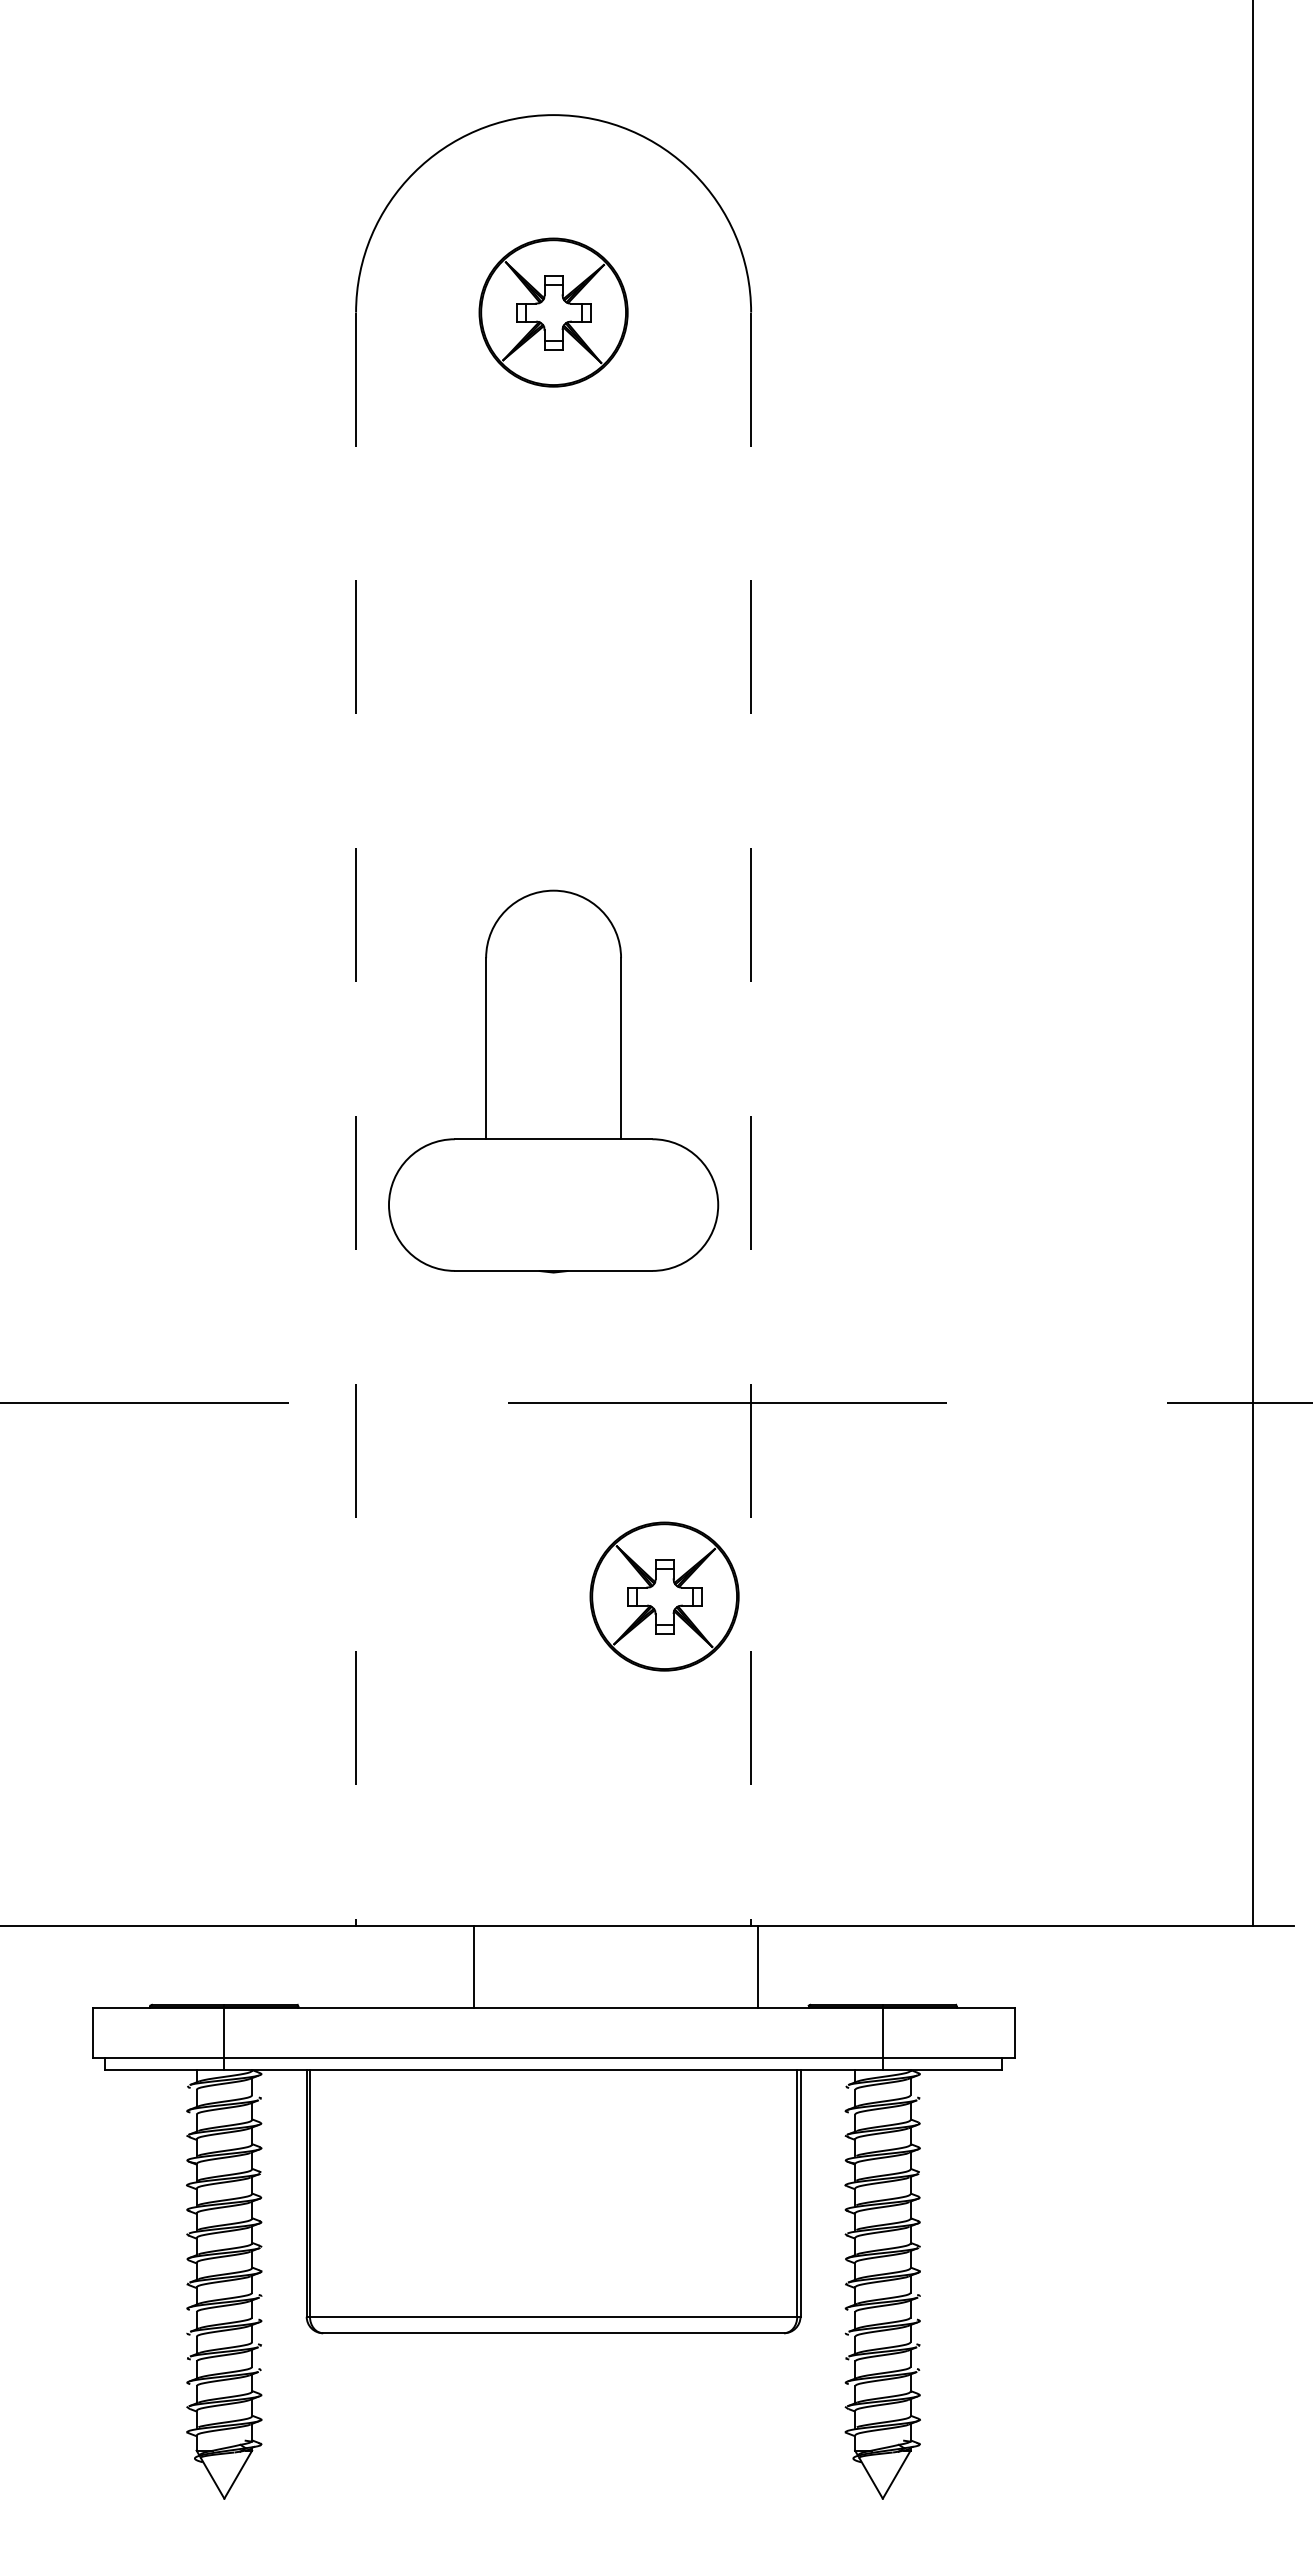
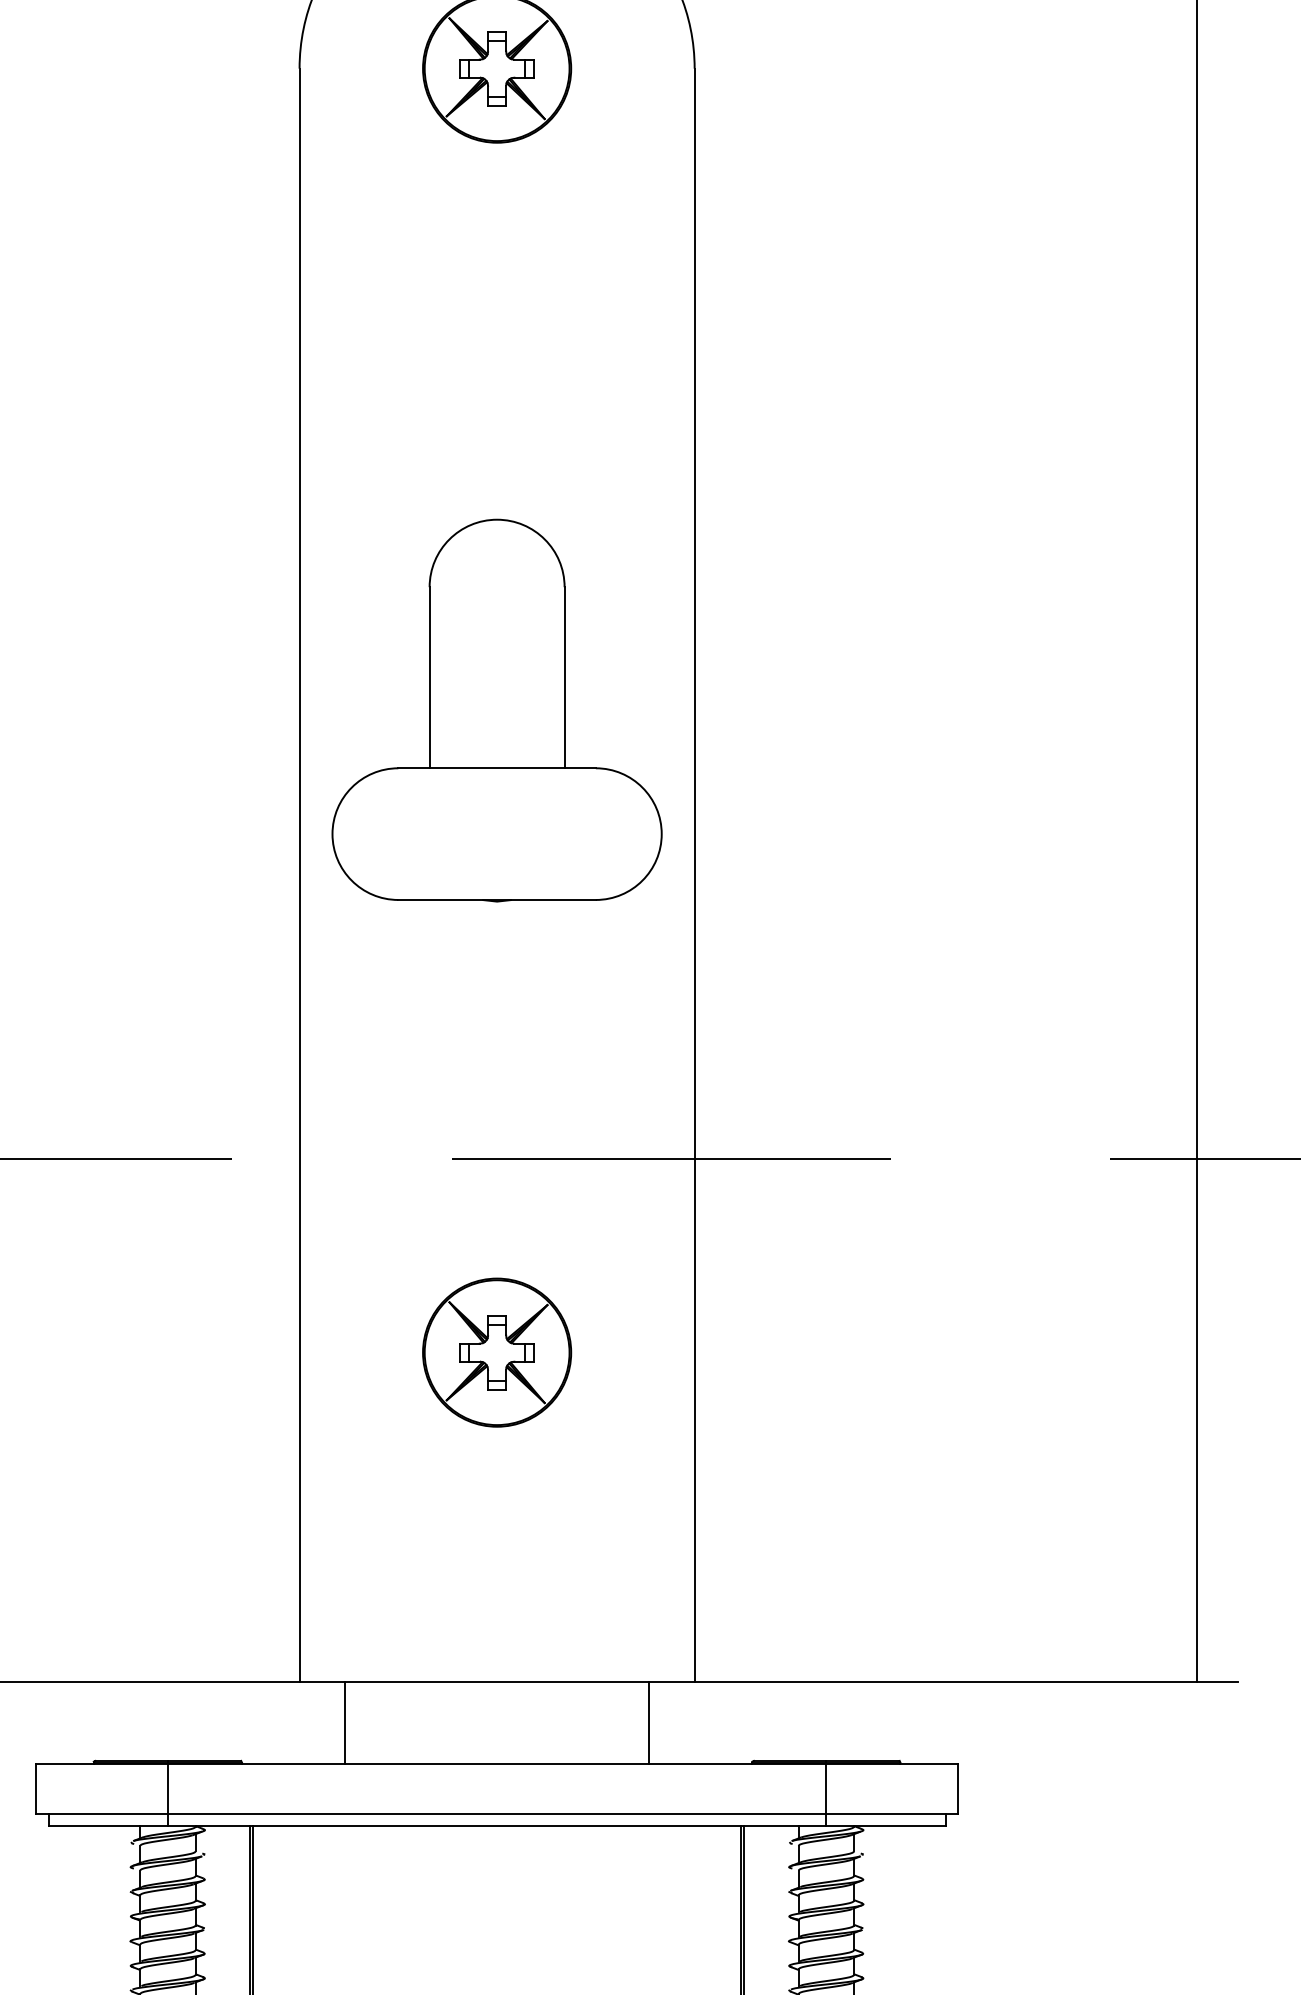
part: (553, 1081) -> (497, 710), moved
line: (356, 1119) -> (300, 875), dashed -> solid
line: (751, 1119) -> (695, 875), dashed -> solid
part: (664, 1596) -> (497, 1352), moved
line: (474, 1966) -> (345, 1722), moved
line: (757, 1966) -> (649, 1722), moved

